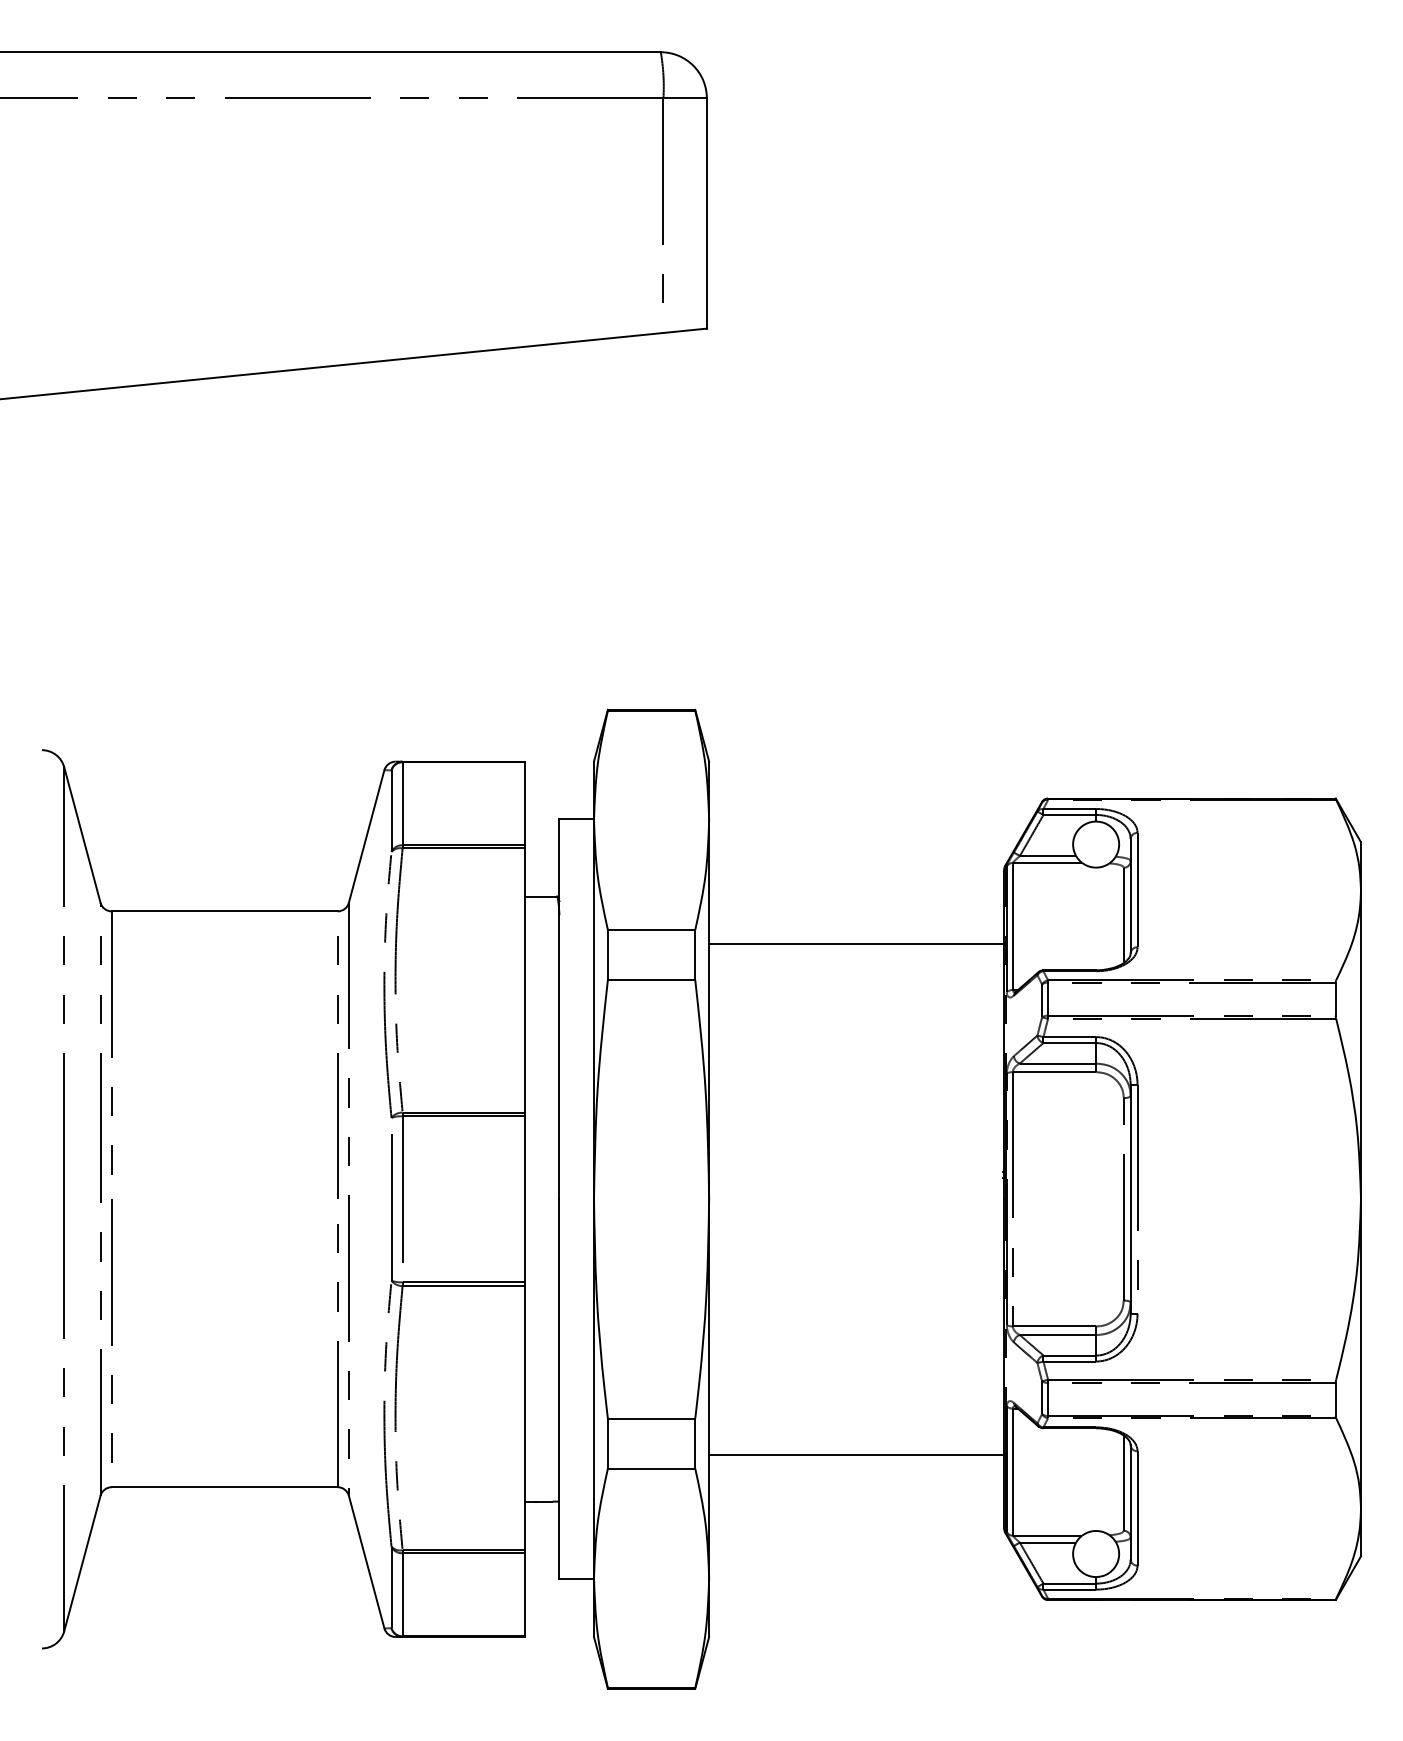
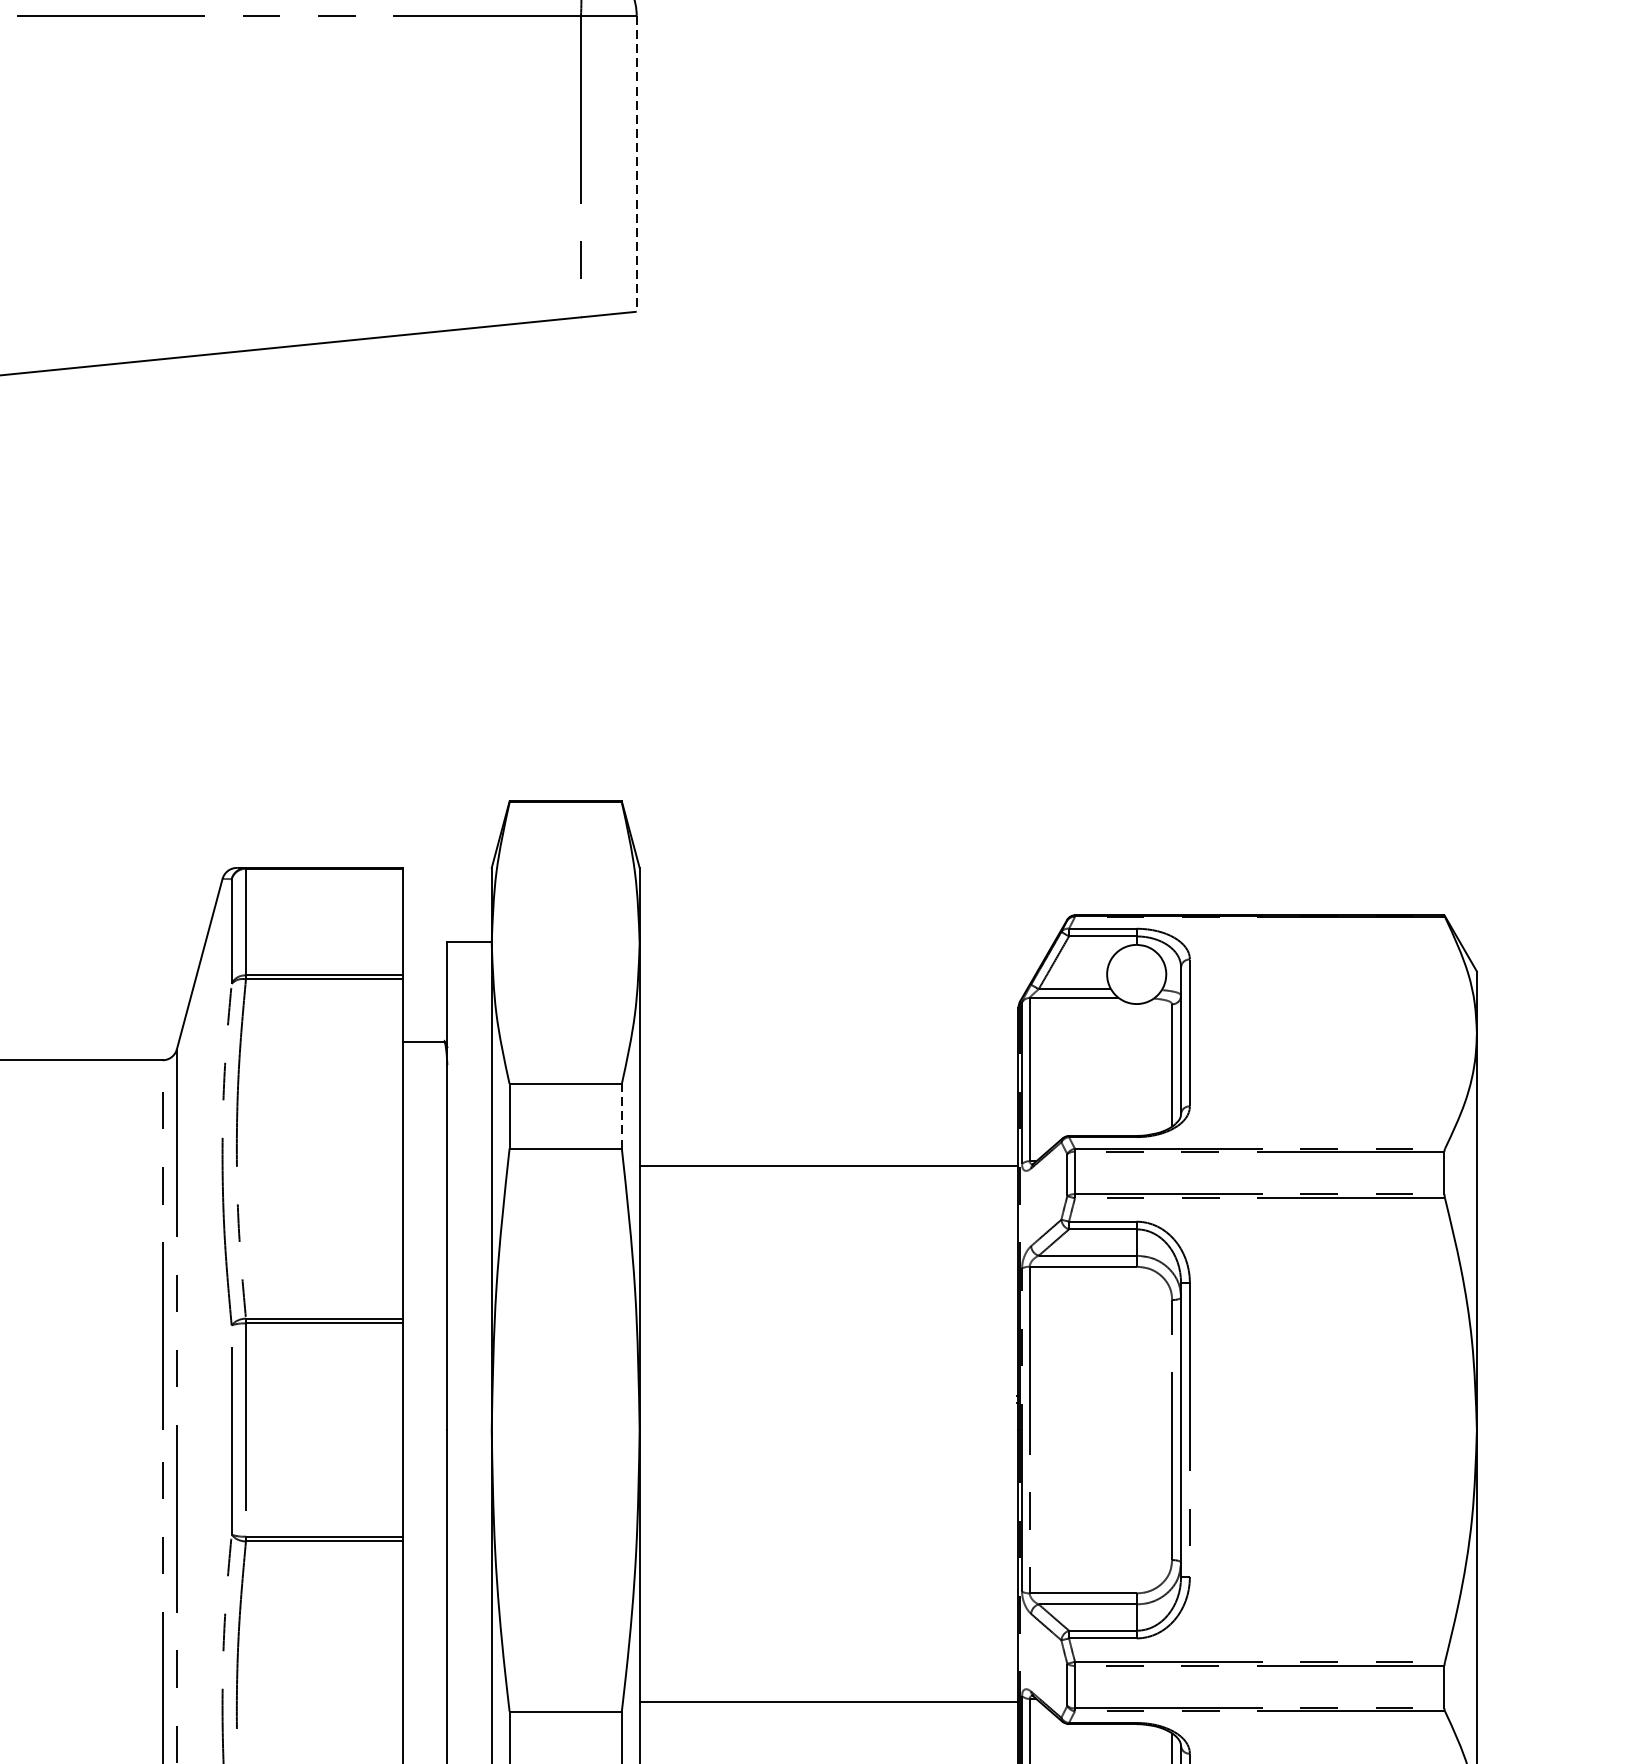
line: (706, 213) -> (636, 163), solid -> dashed
line: (856, 943) -> (828, 1165), moved
line: (695, 954) -> (622, 1115), solid -> dashed
line: (856, 1454) -> (828, 1701), moved

